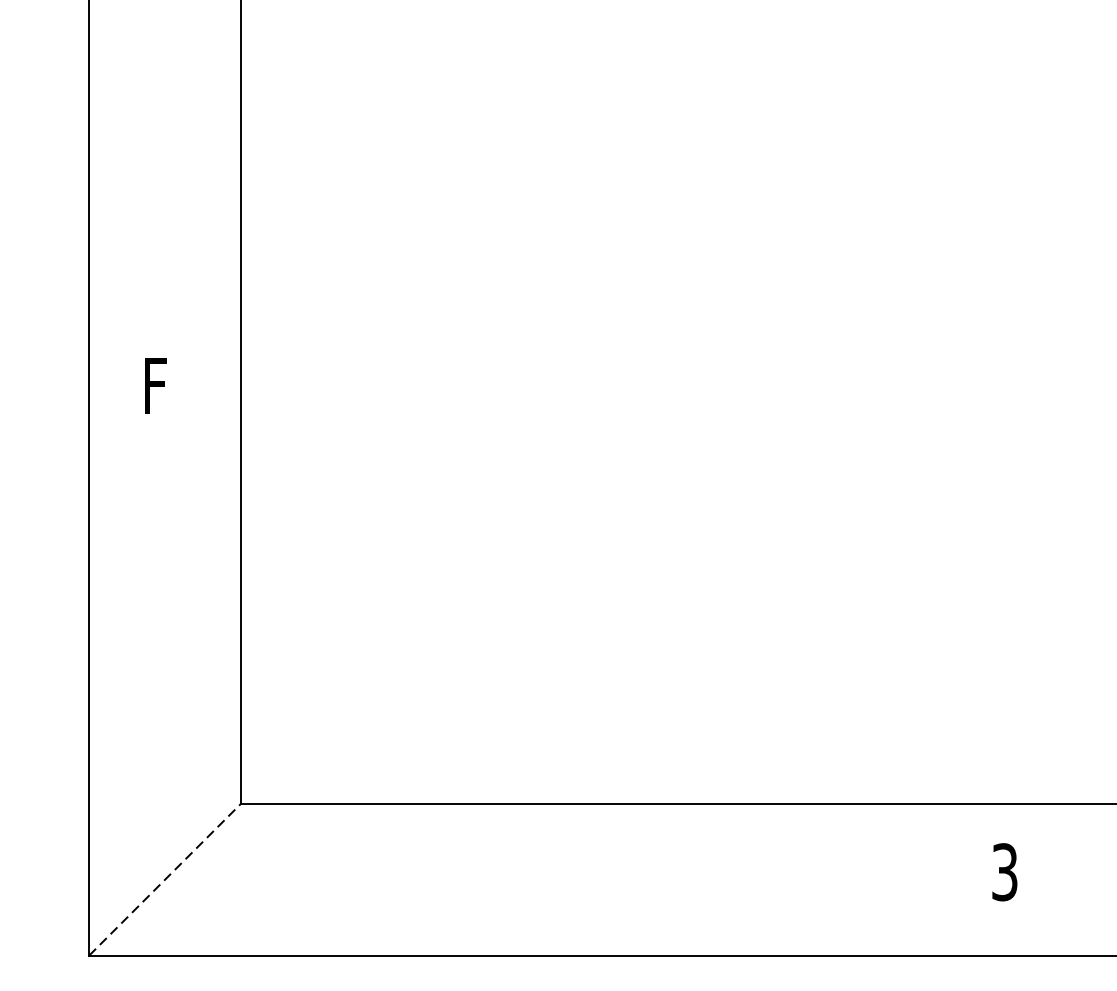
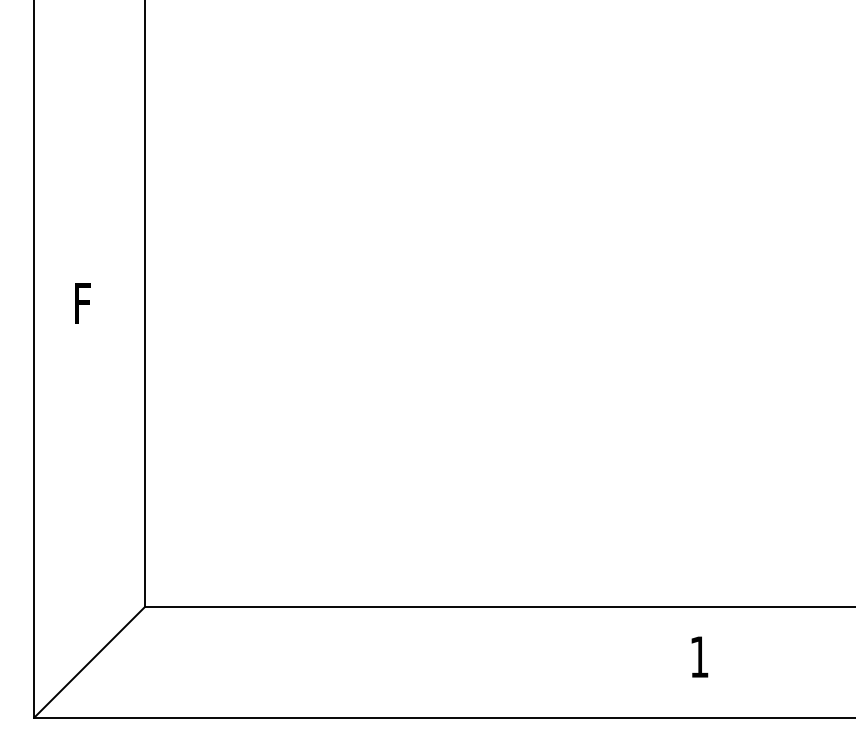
text: (1004, 872) -> (699, 657), 3 -> 1
line: (165, 879) -> (89, 662), dashed -> solid

